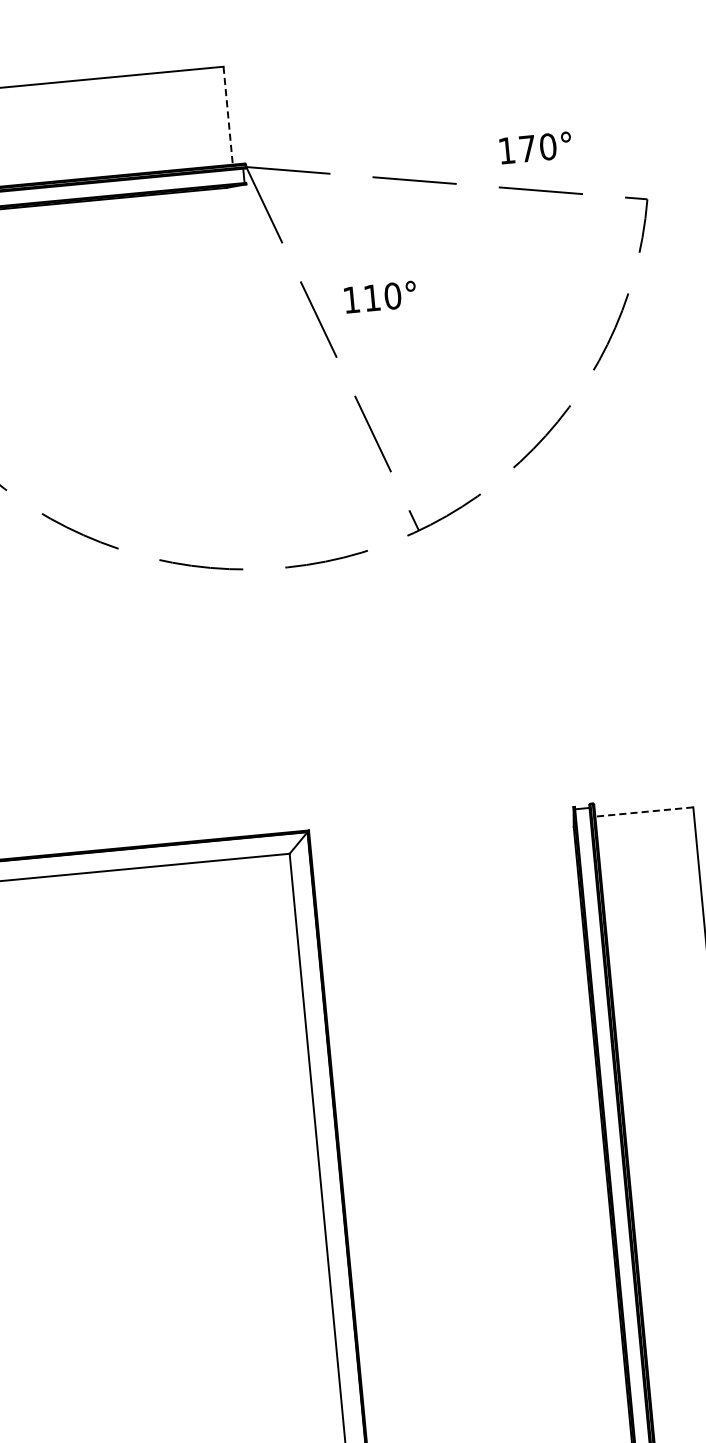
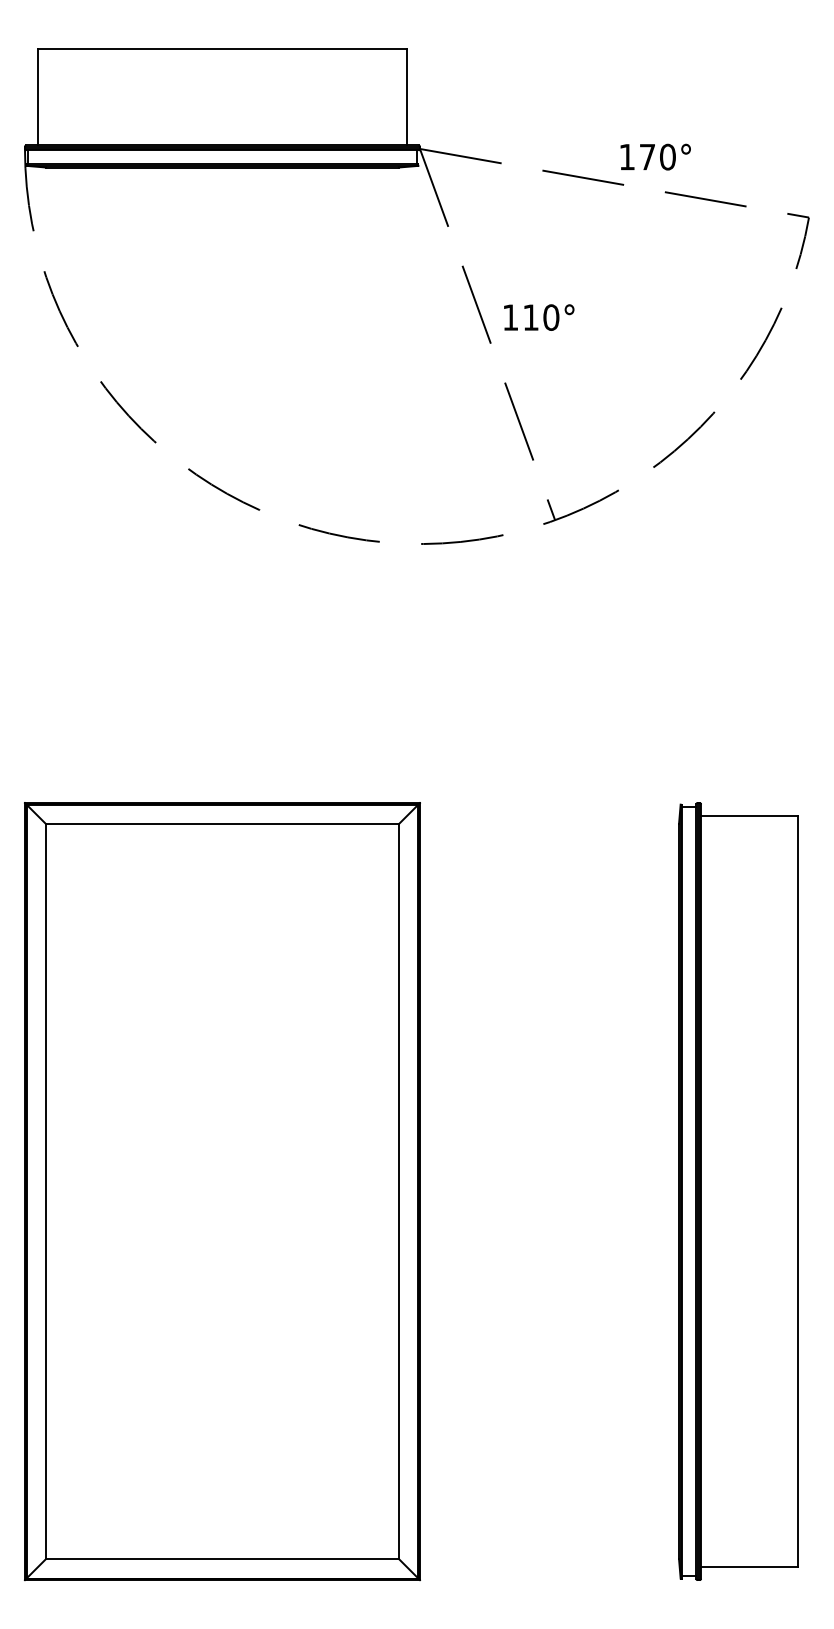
line: (228, 116) -> (407, 97), dashed -> solid
text: (535, 147) -> (655, 156), moved
text: (380, 297) -> (539, 317), moved
line: (643, 811) -> (748, 815), dashed -> solid

